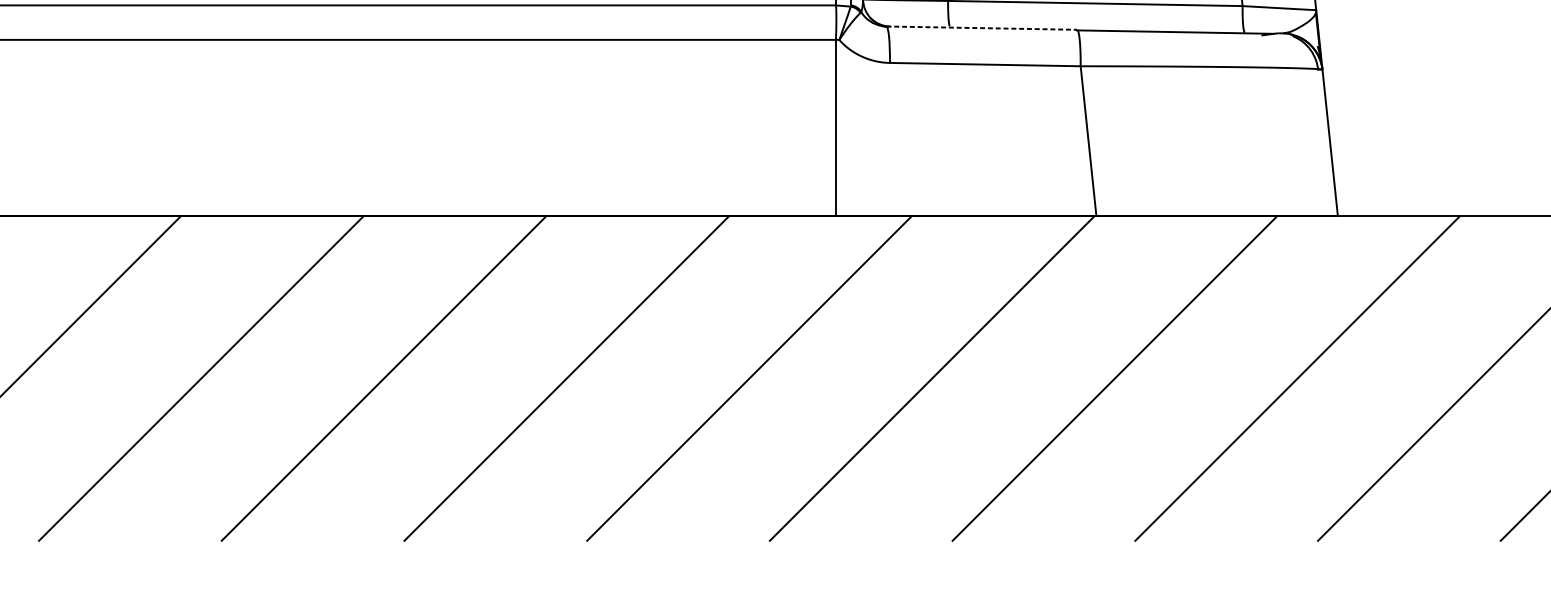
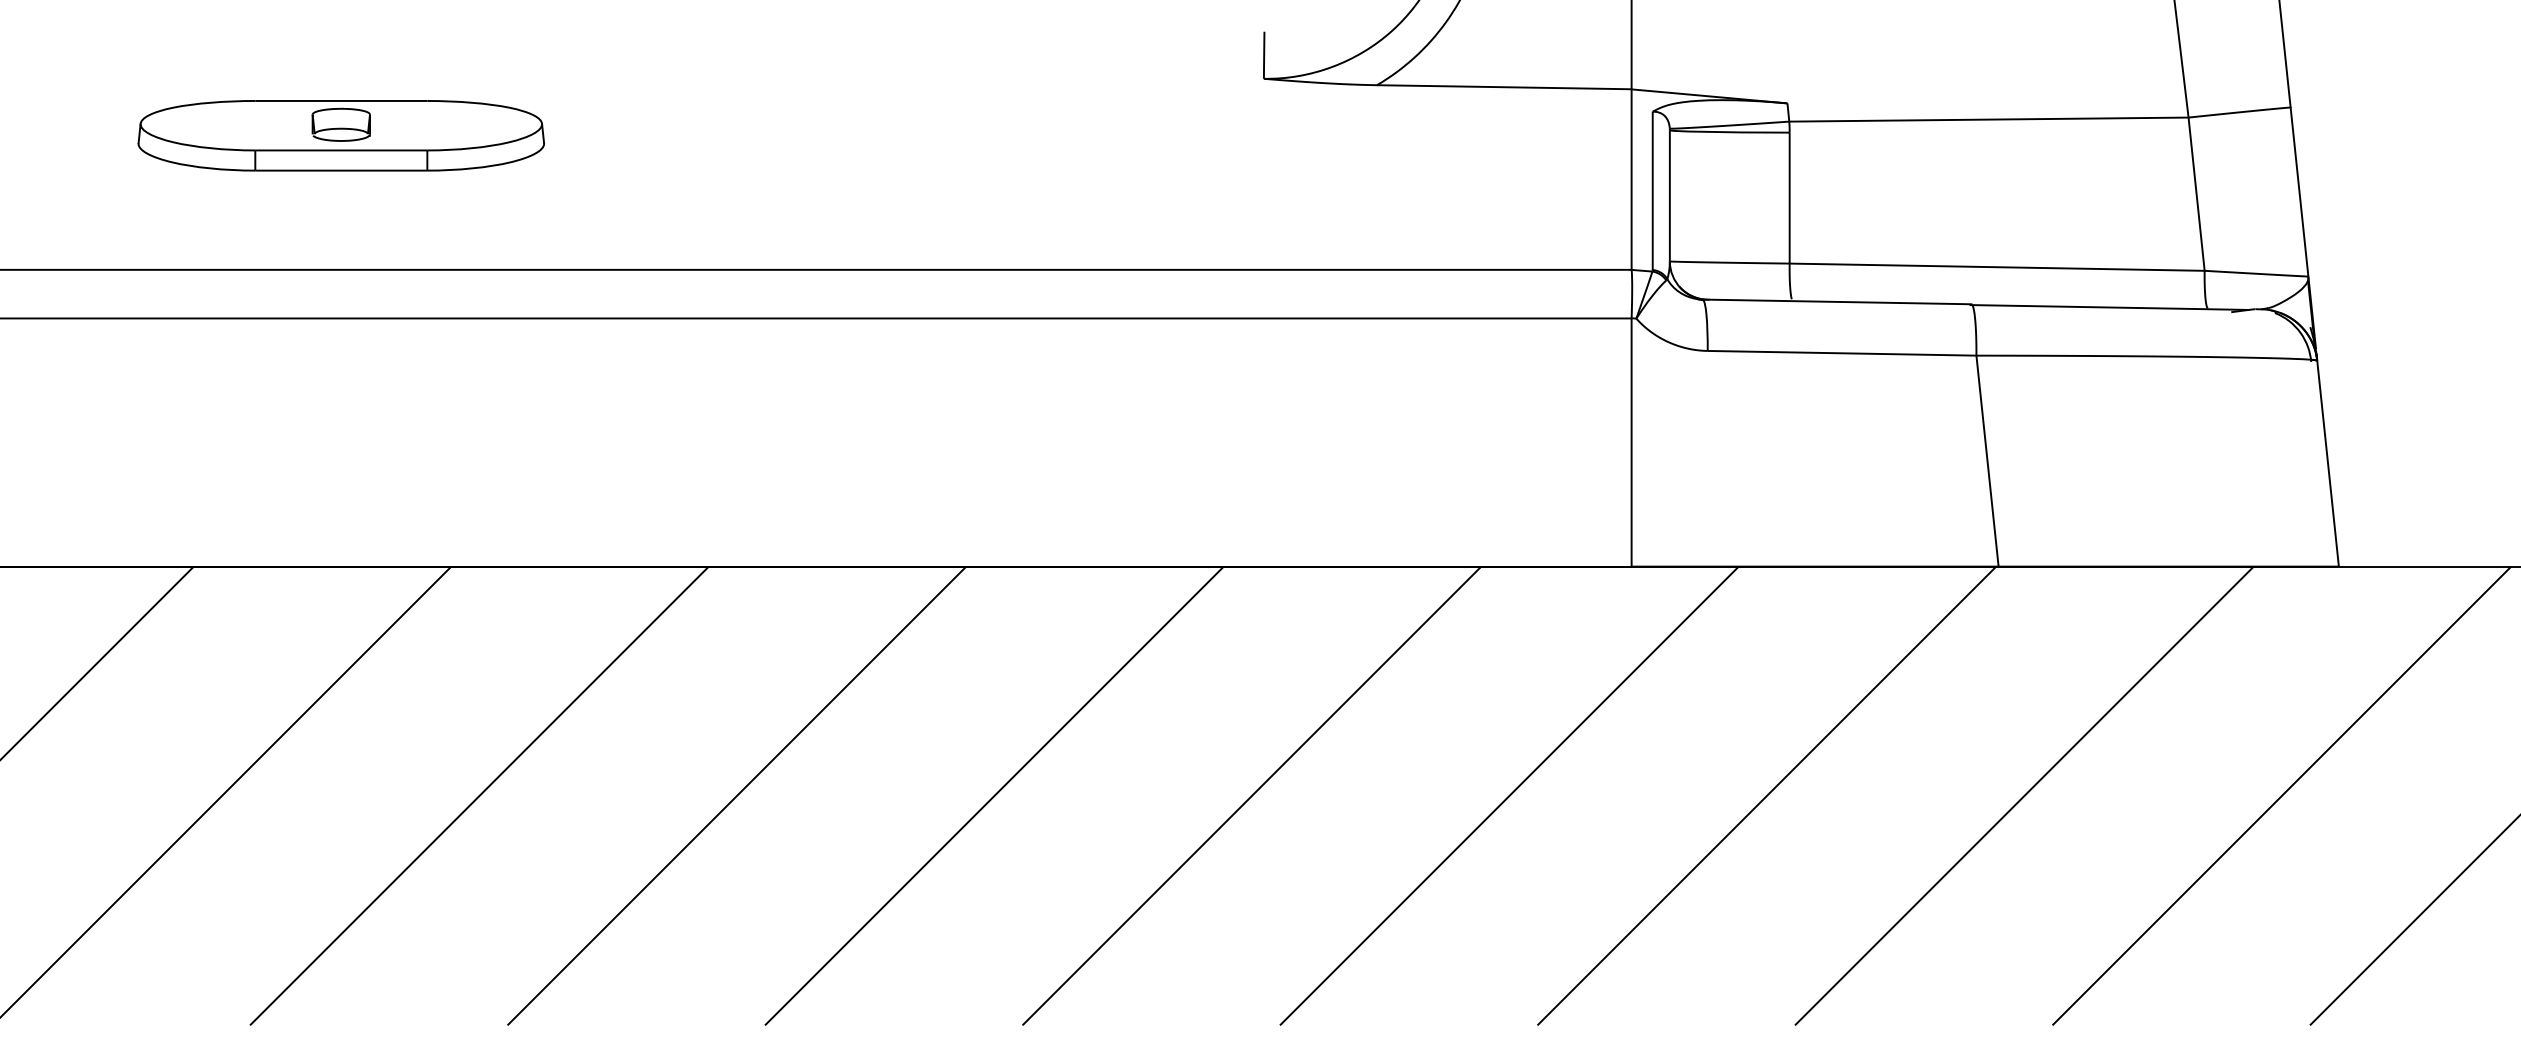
line: (982, 27) -> (1837, 301), dashed -> solid

